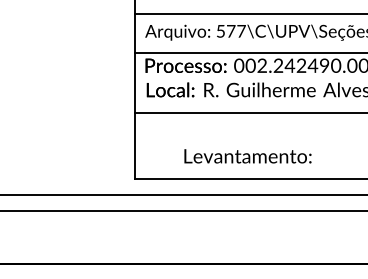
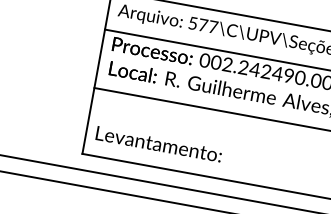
text: (247, 156) -> (158, 144), moved

